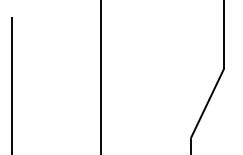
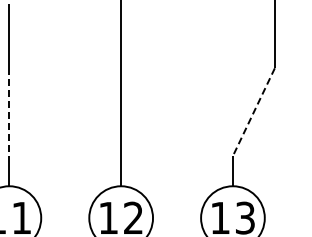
line: (11, 103) -> (9, 112), solid -> dashed
line: (207, 103) -> (253, 112), solid -> dashed

